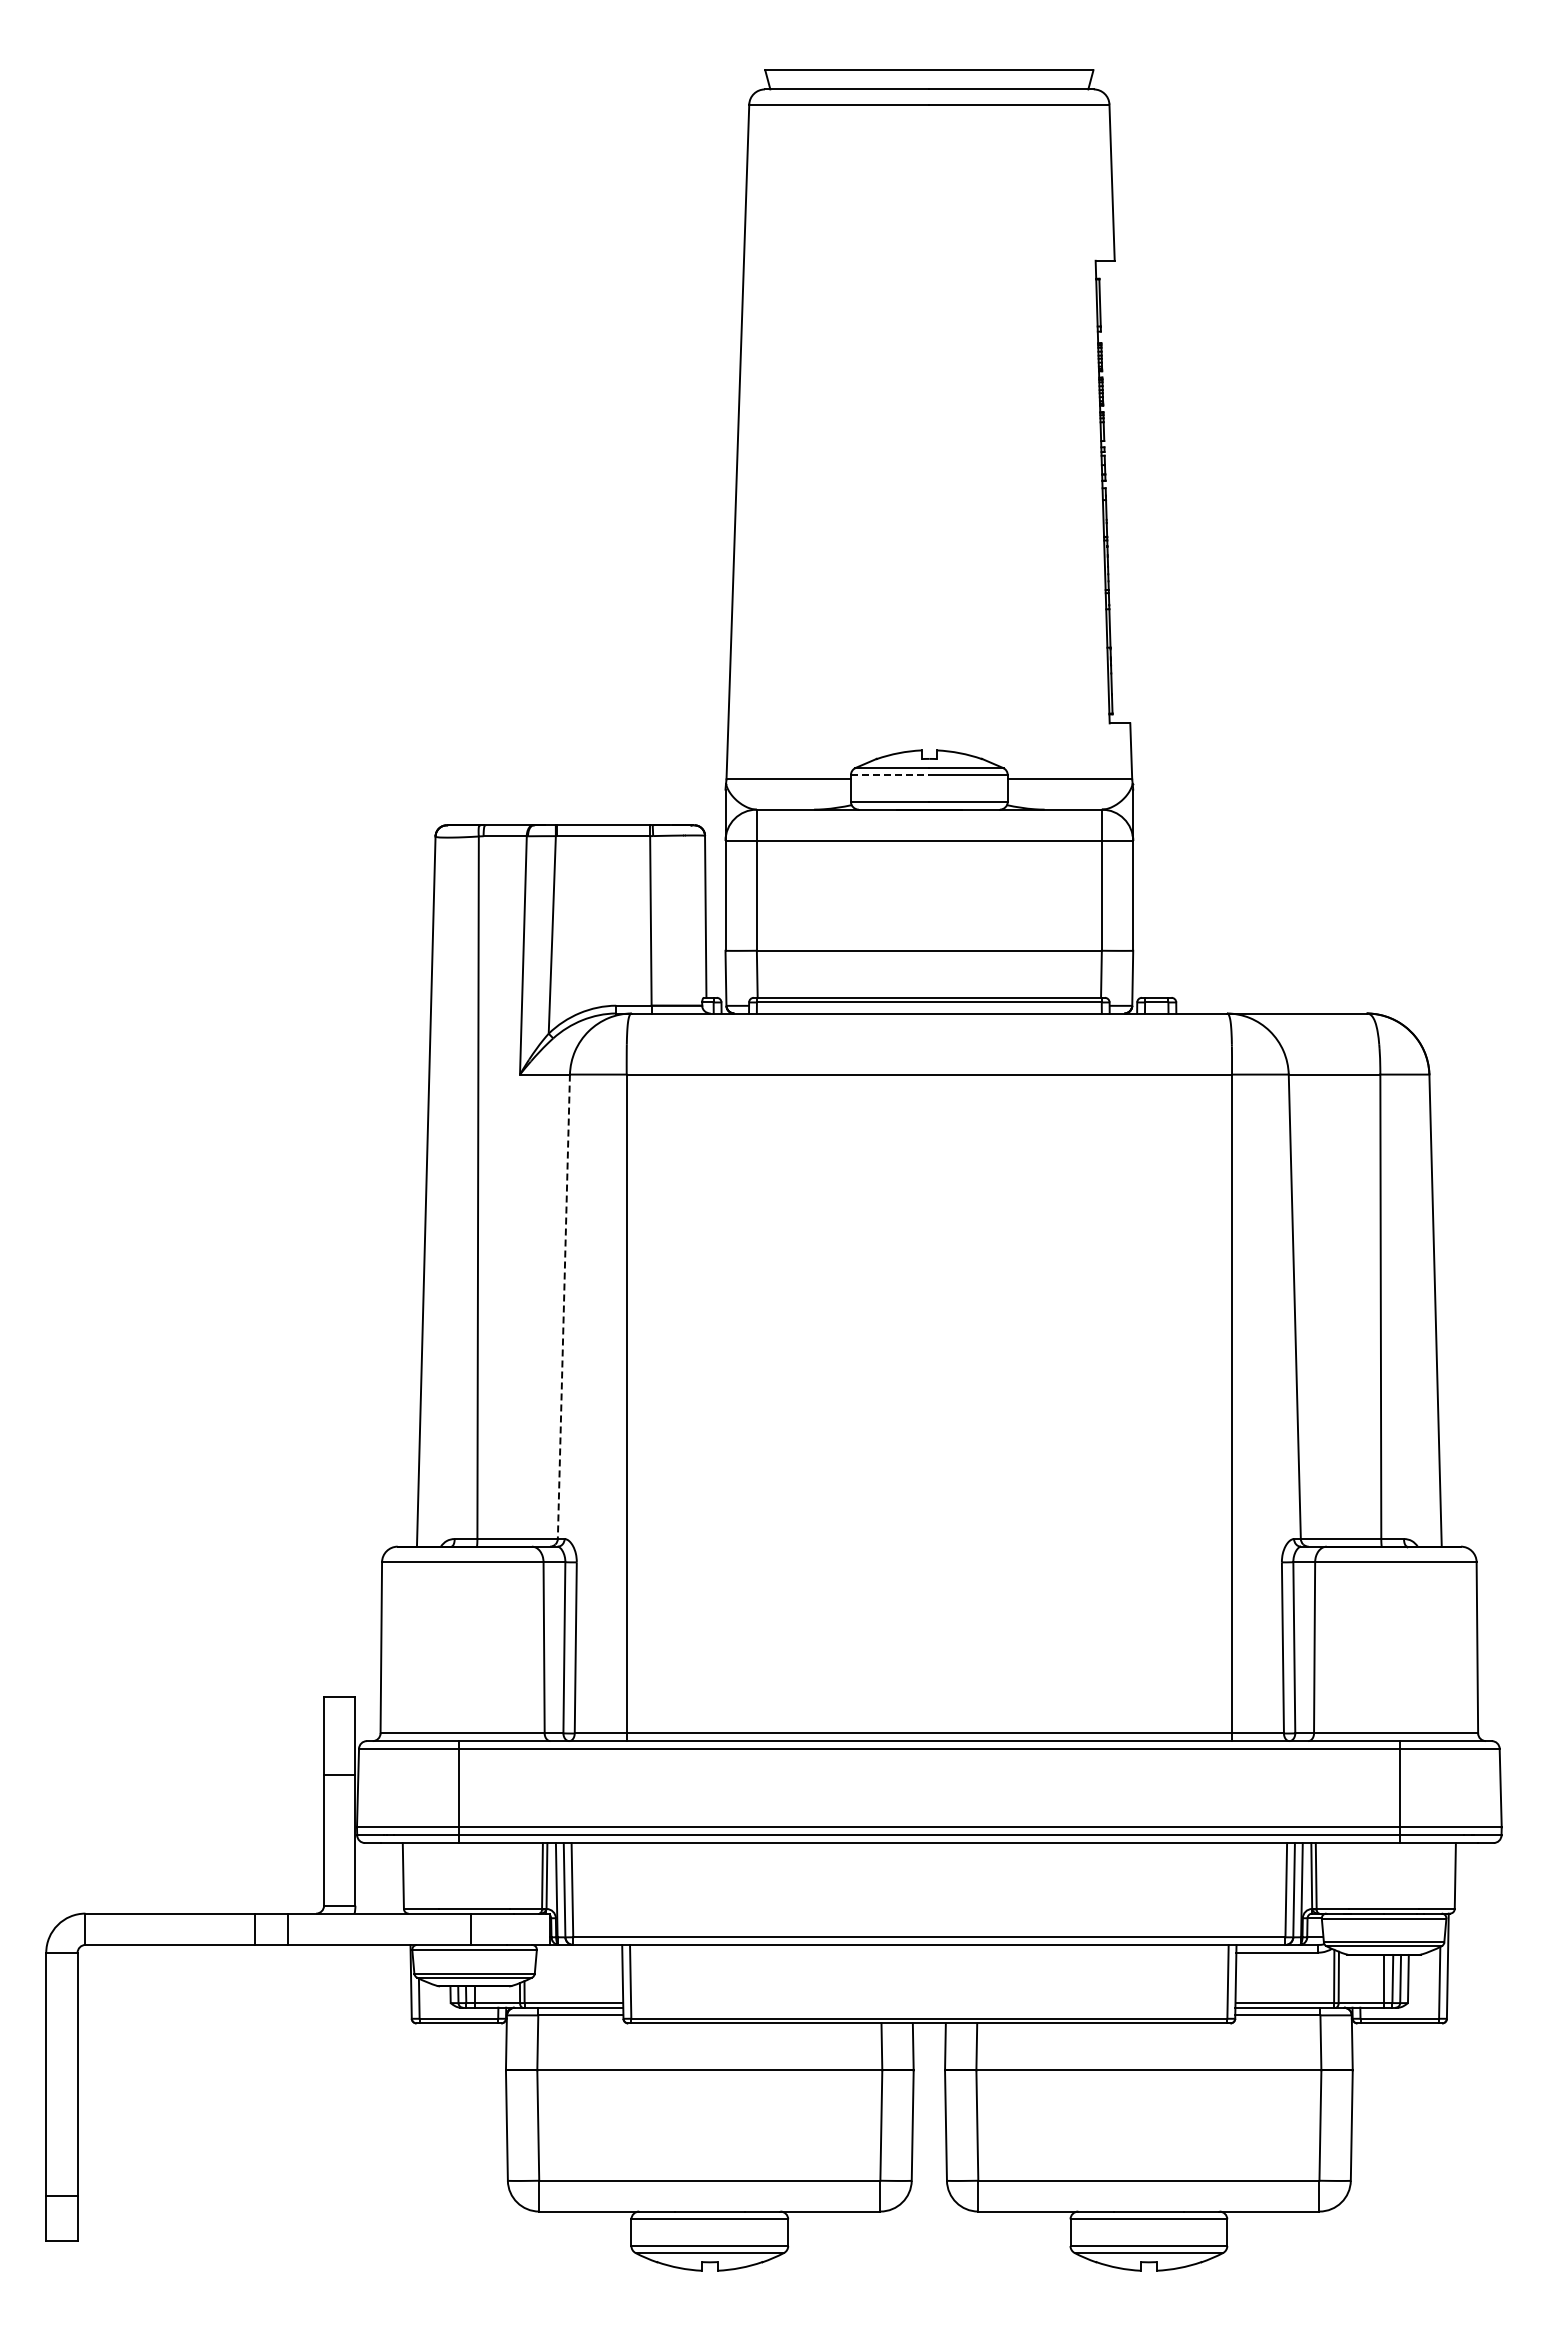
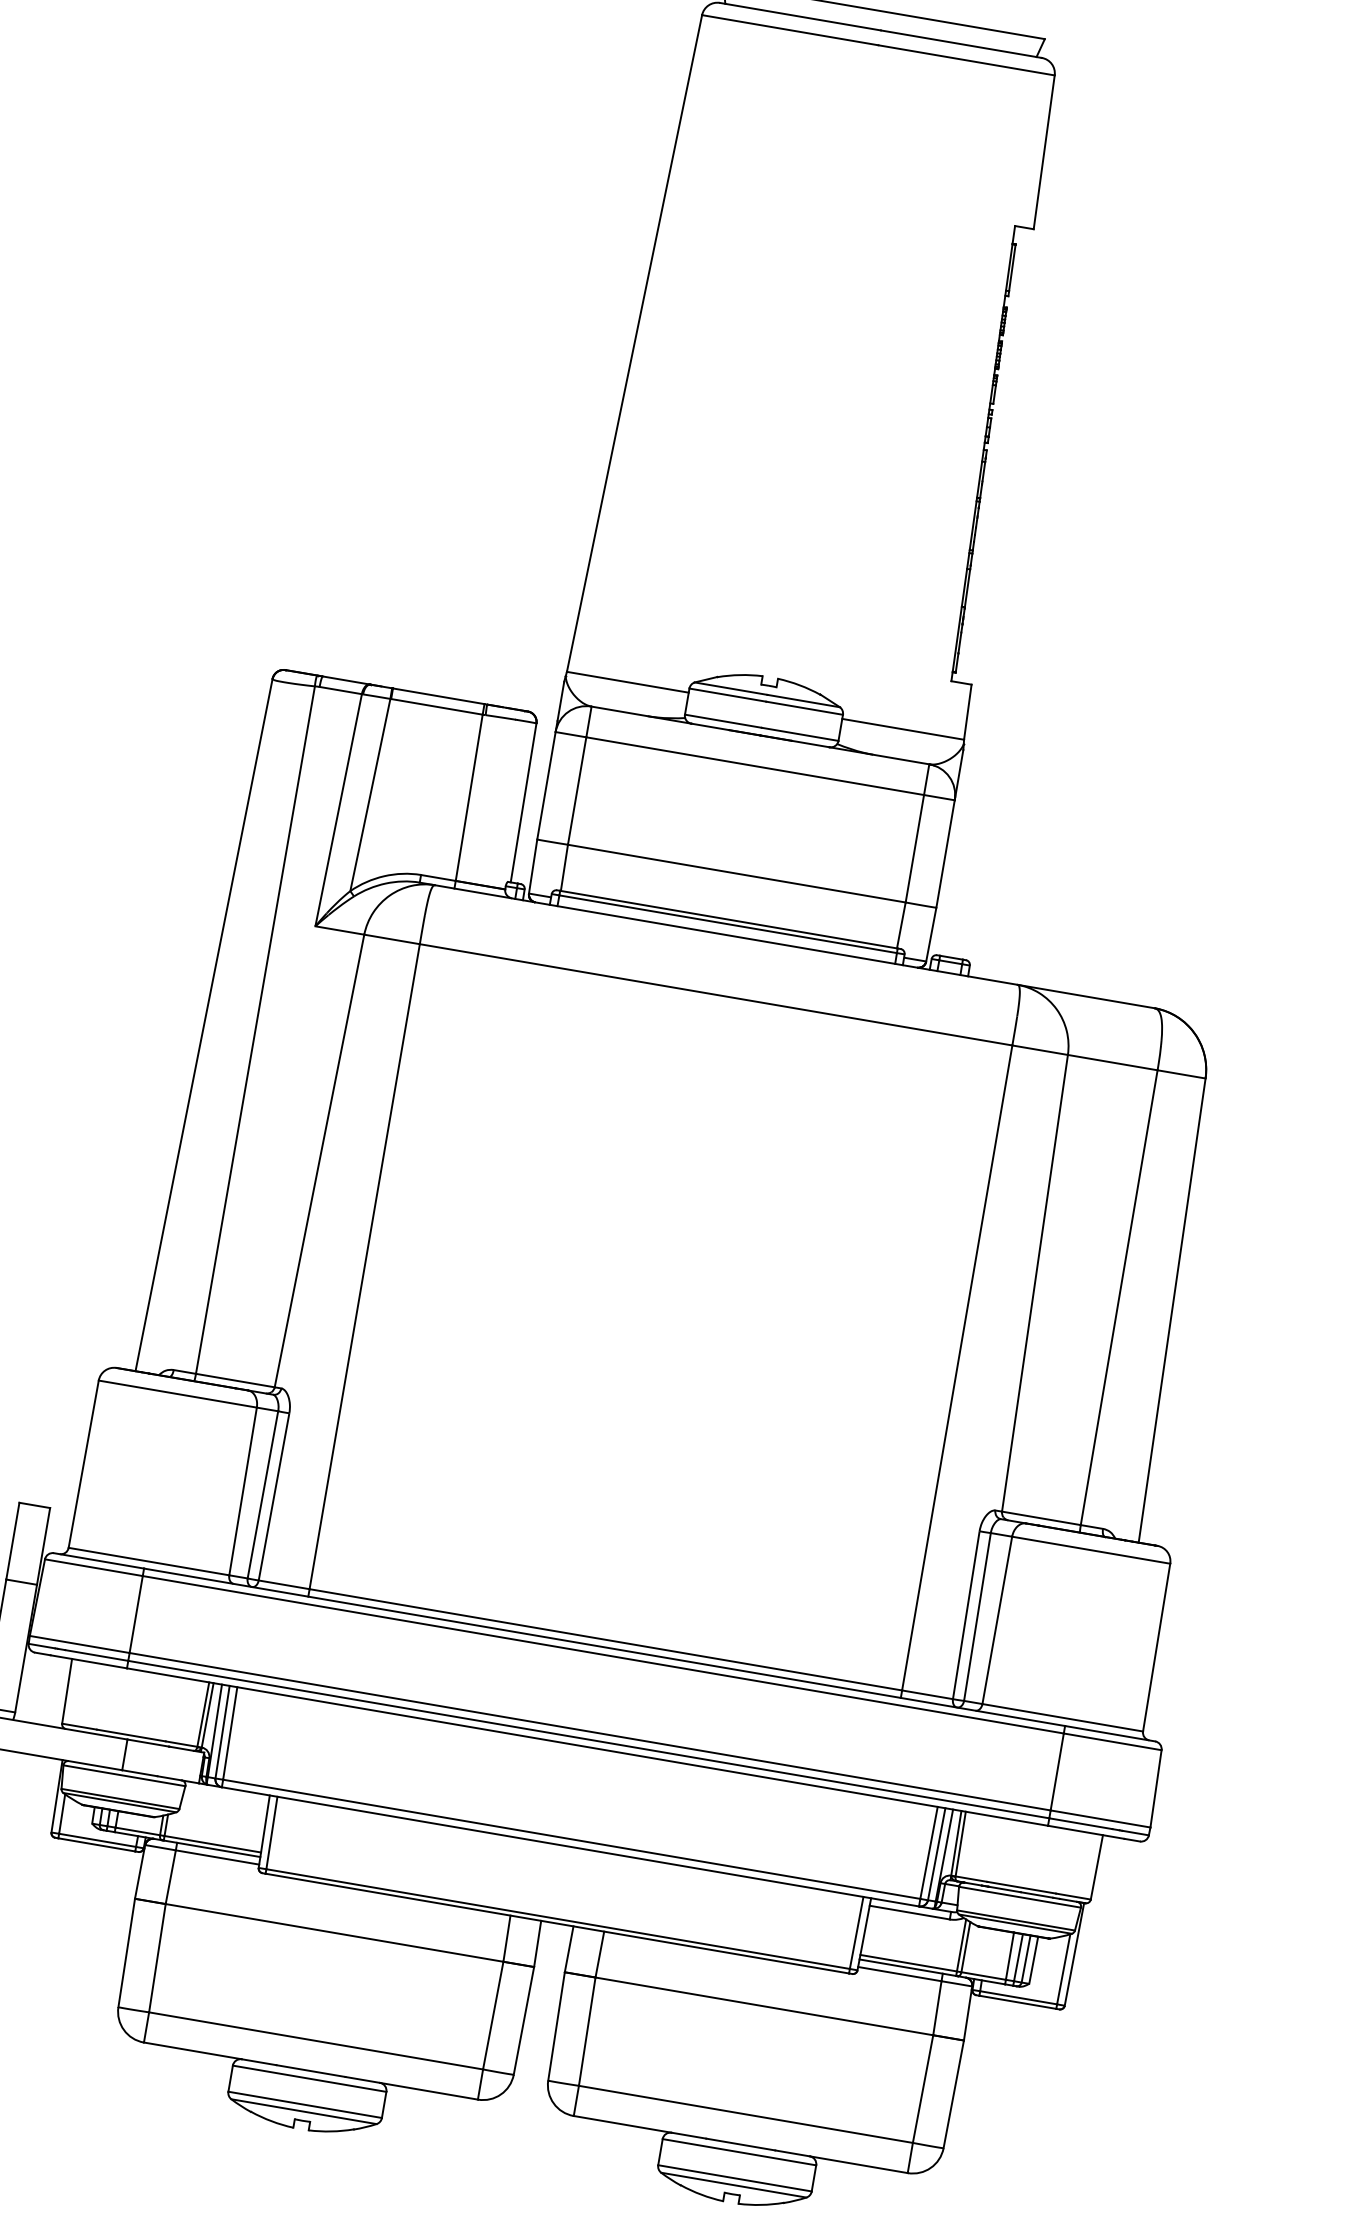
line: (890, 775) -> (728, 695), dashed -> solid
line: (563, 1307) -> (319, 1161), dashed -> solid

